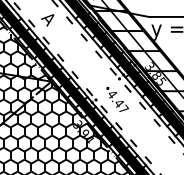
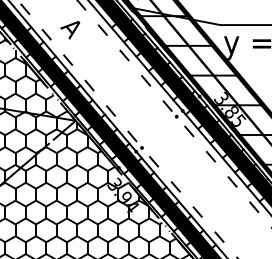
part: (117, 98) -> (173, 145), removed

